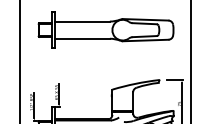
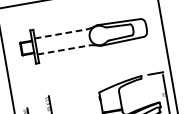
line: (82, 21) -> (60, 33), solid -> dashed
line: (82, 38) -> (63, 49), solid -> dashed

